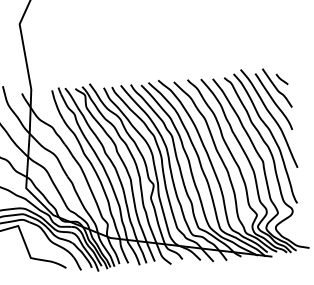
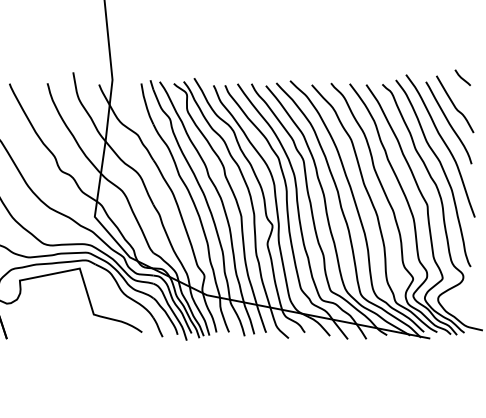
line: (281, 79) -> (462, 77), moved

